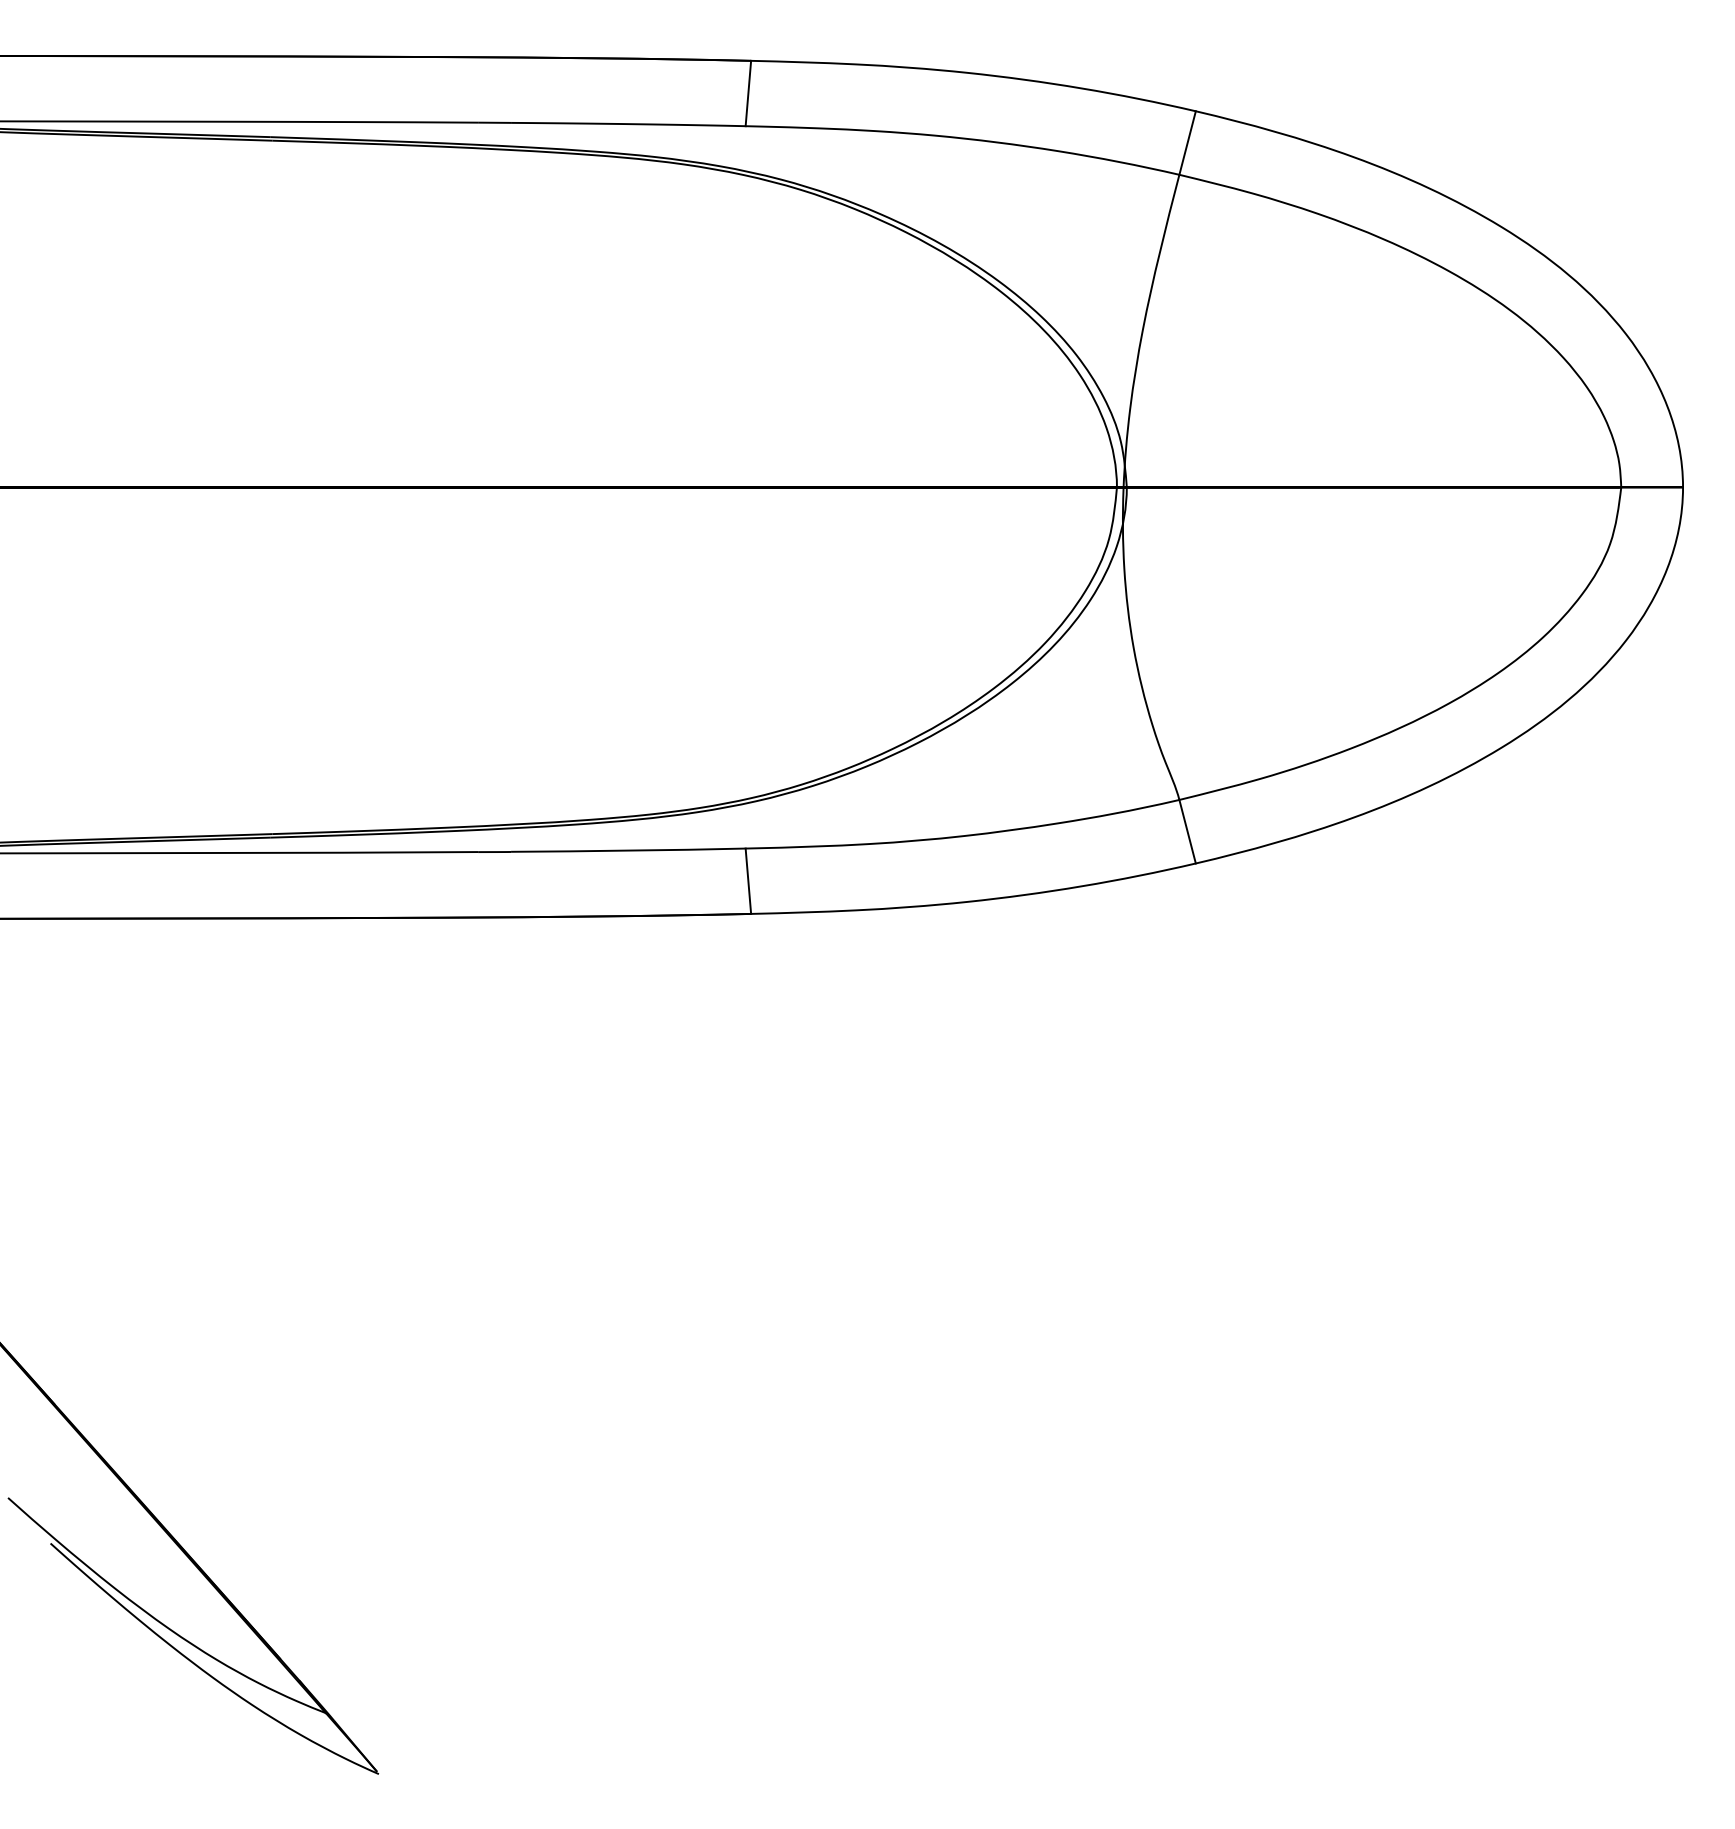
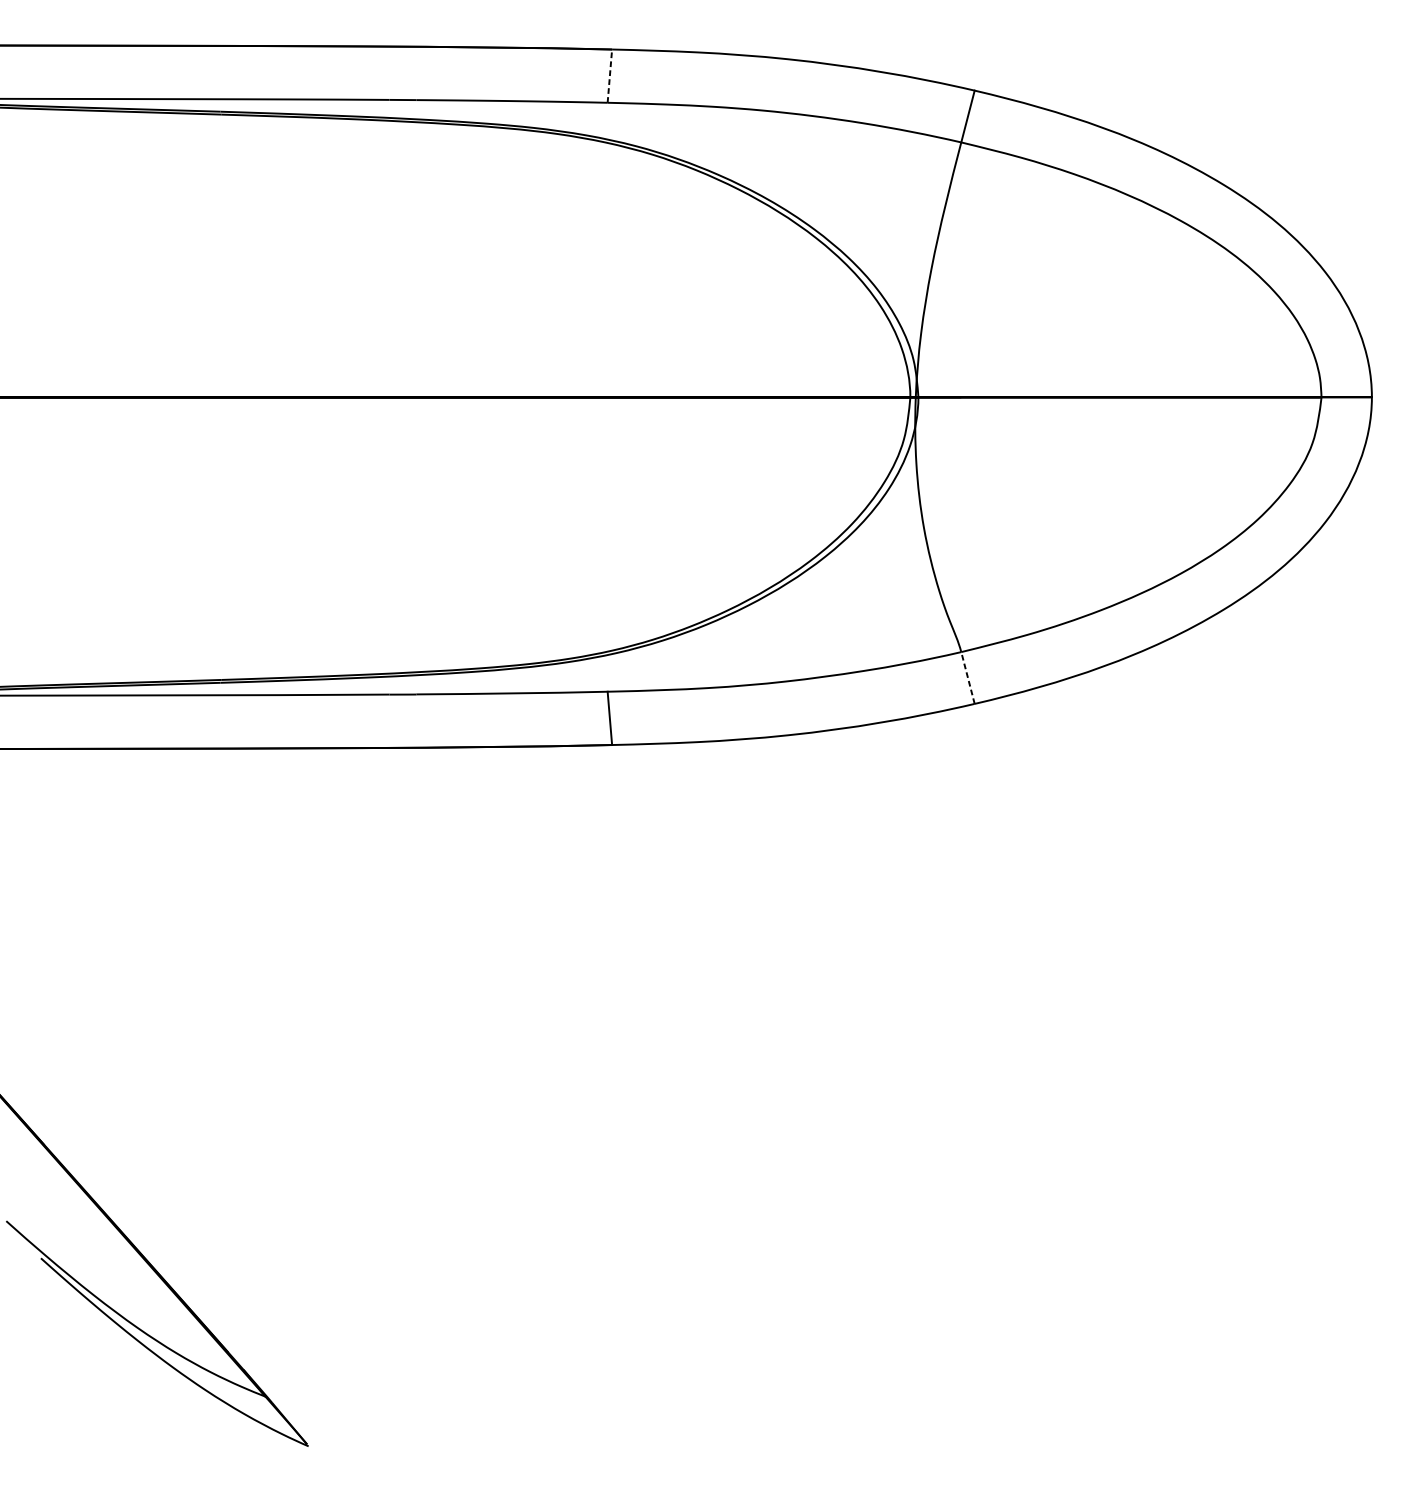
line: (748, 93) -> (609, 76), solid -> dashed
line: (1187, 831) -> (967, 677), solid -> dashed

